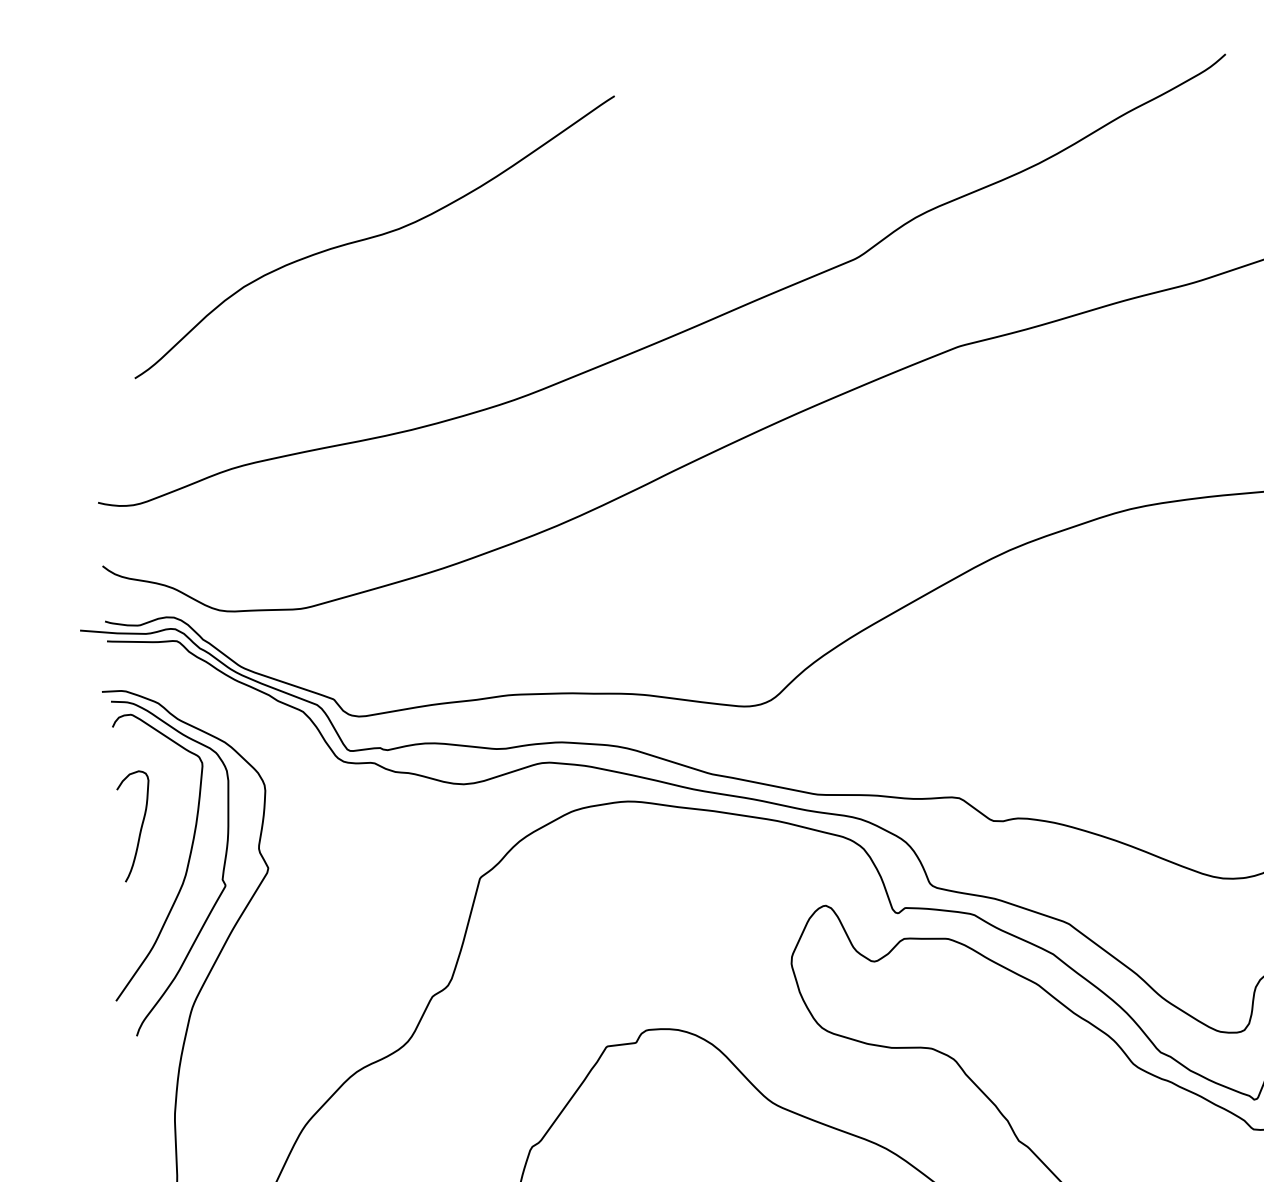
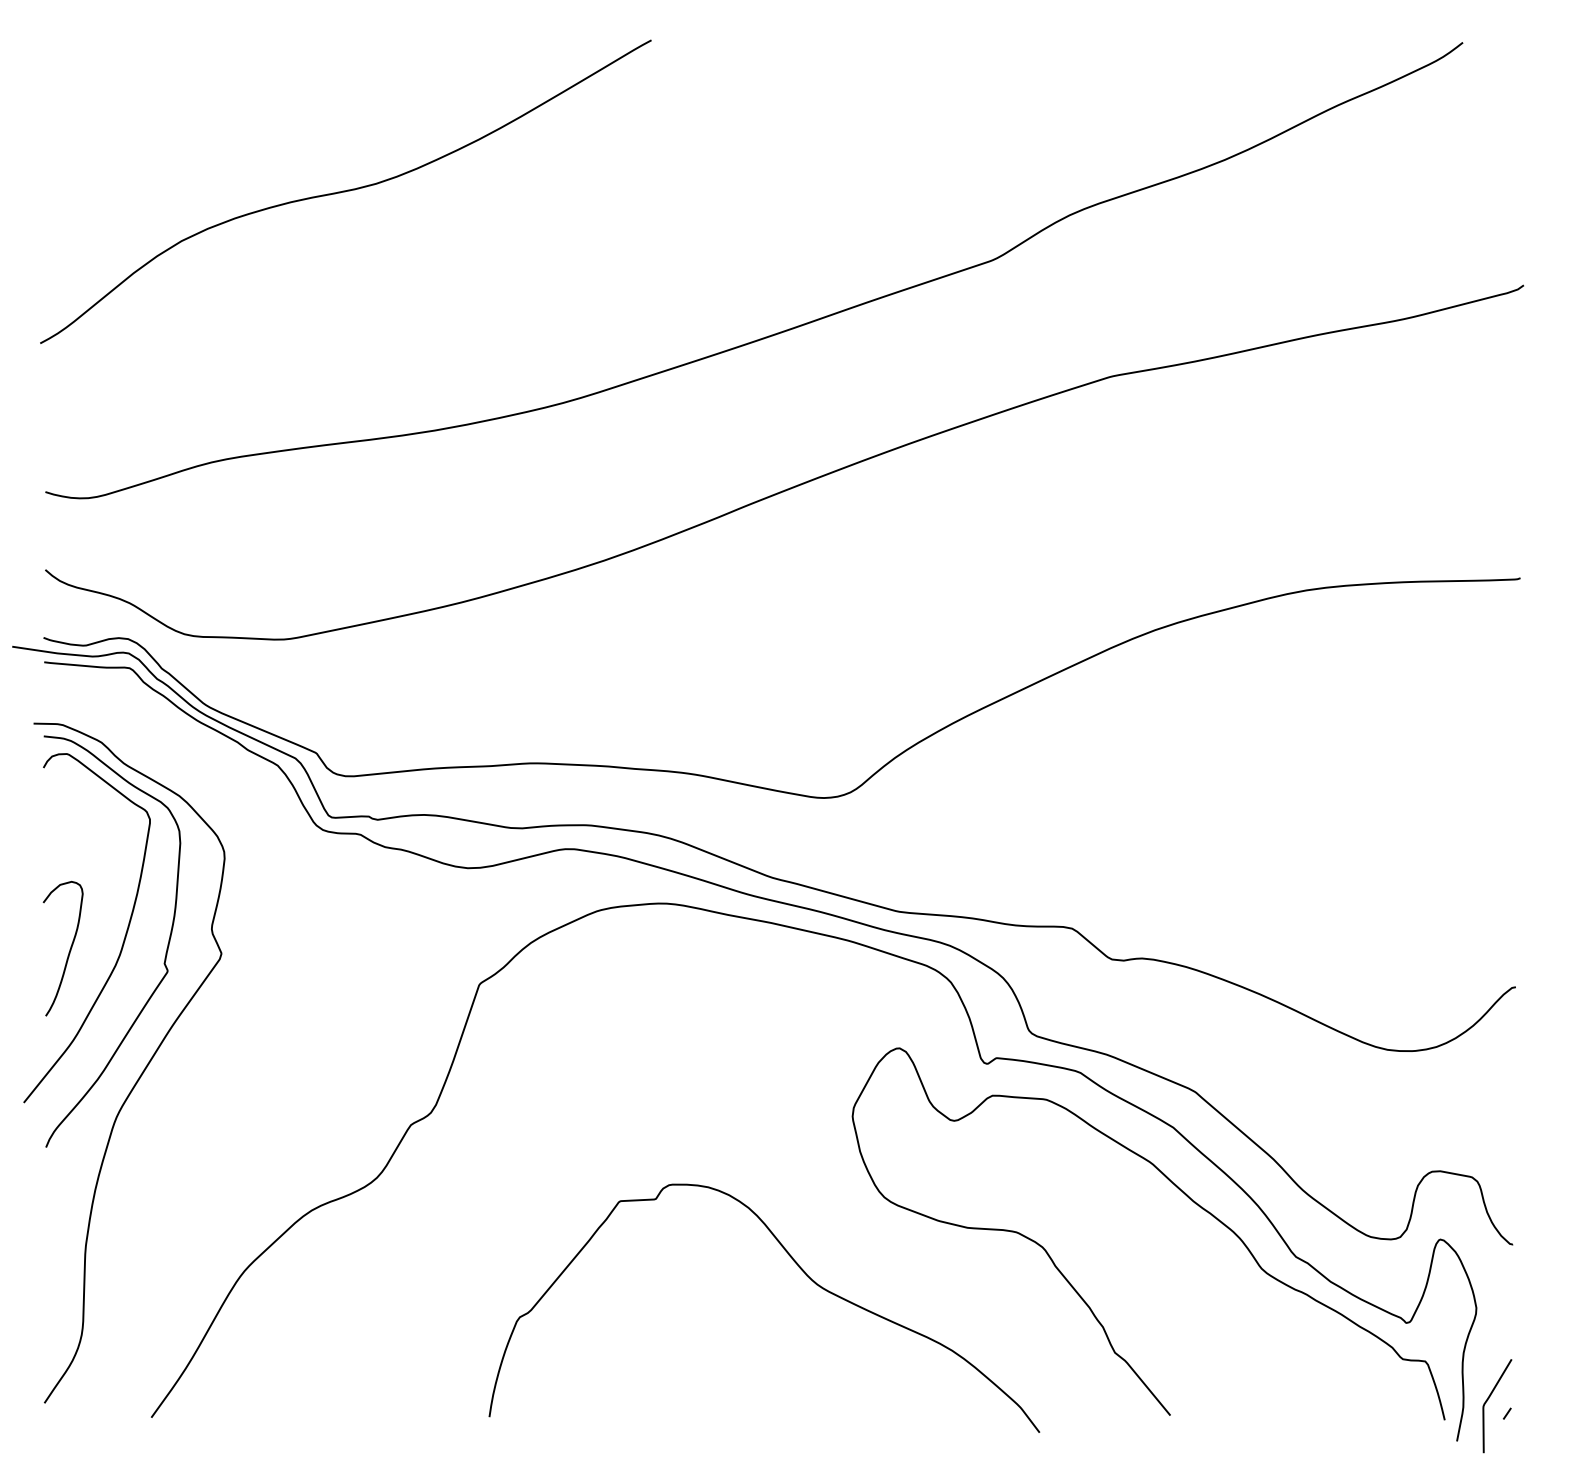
curve: (374, 237) -> (345, 191), moved
curve: (140, 826) -> (69, 949), moved

